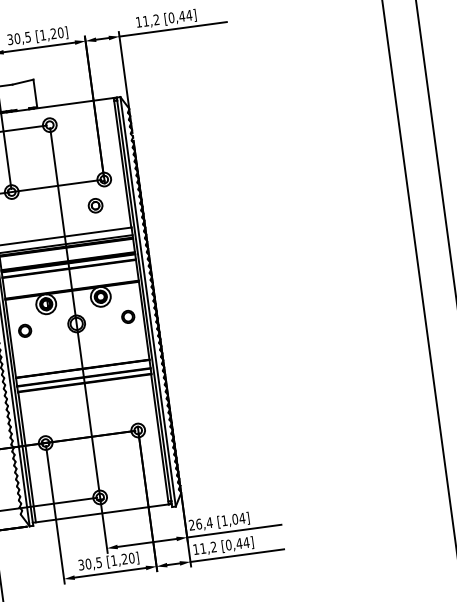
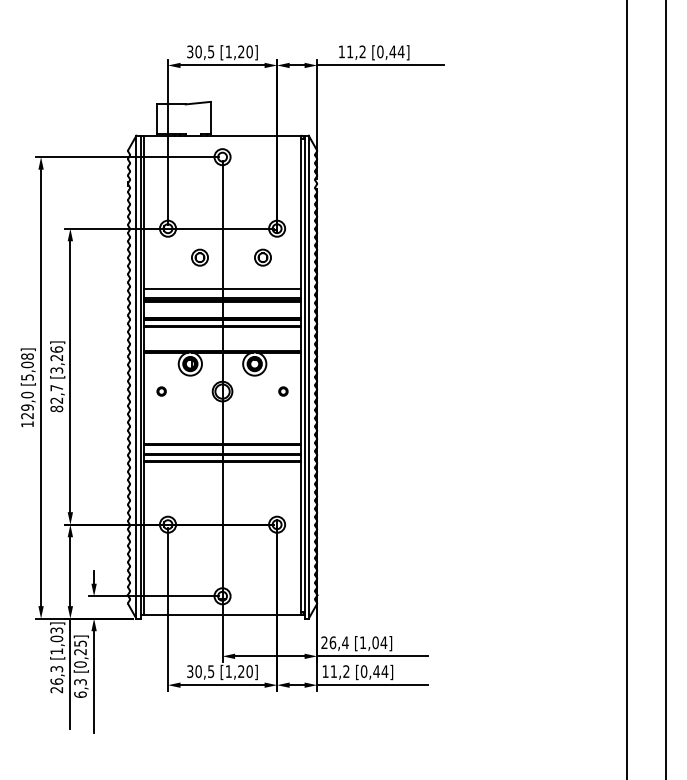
part: (41, 212) -> (199, 257), added
part: (128, 316) -> (283, 391), size x0.6
part: (24, 330) -> (161, 391), size x0.6

